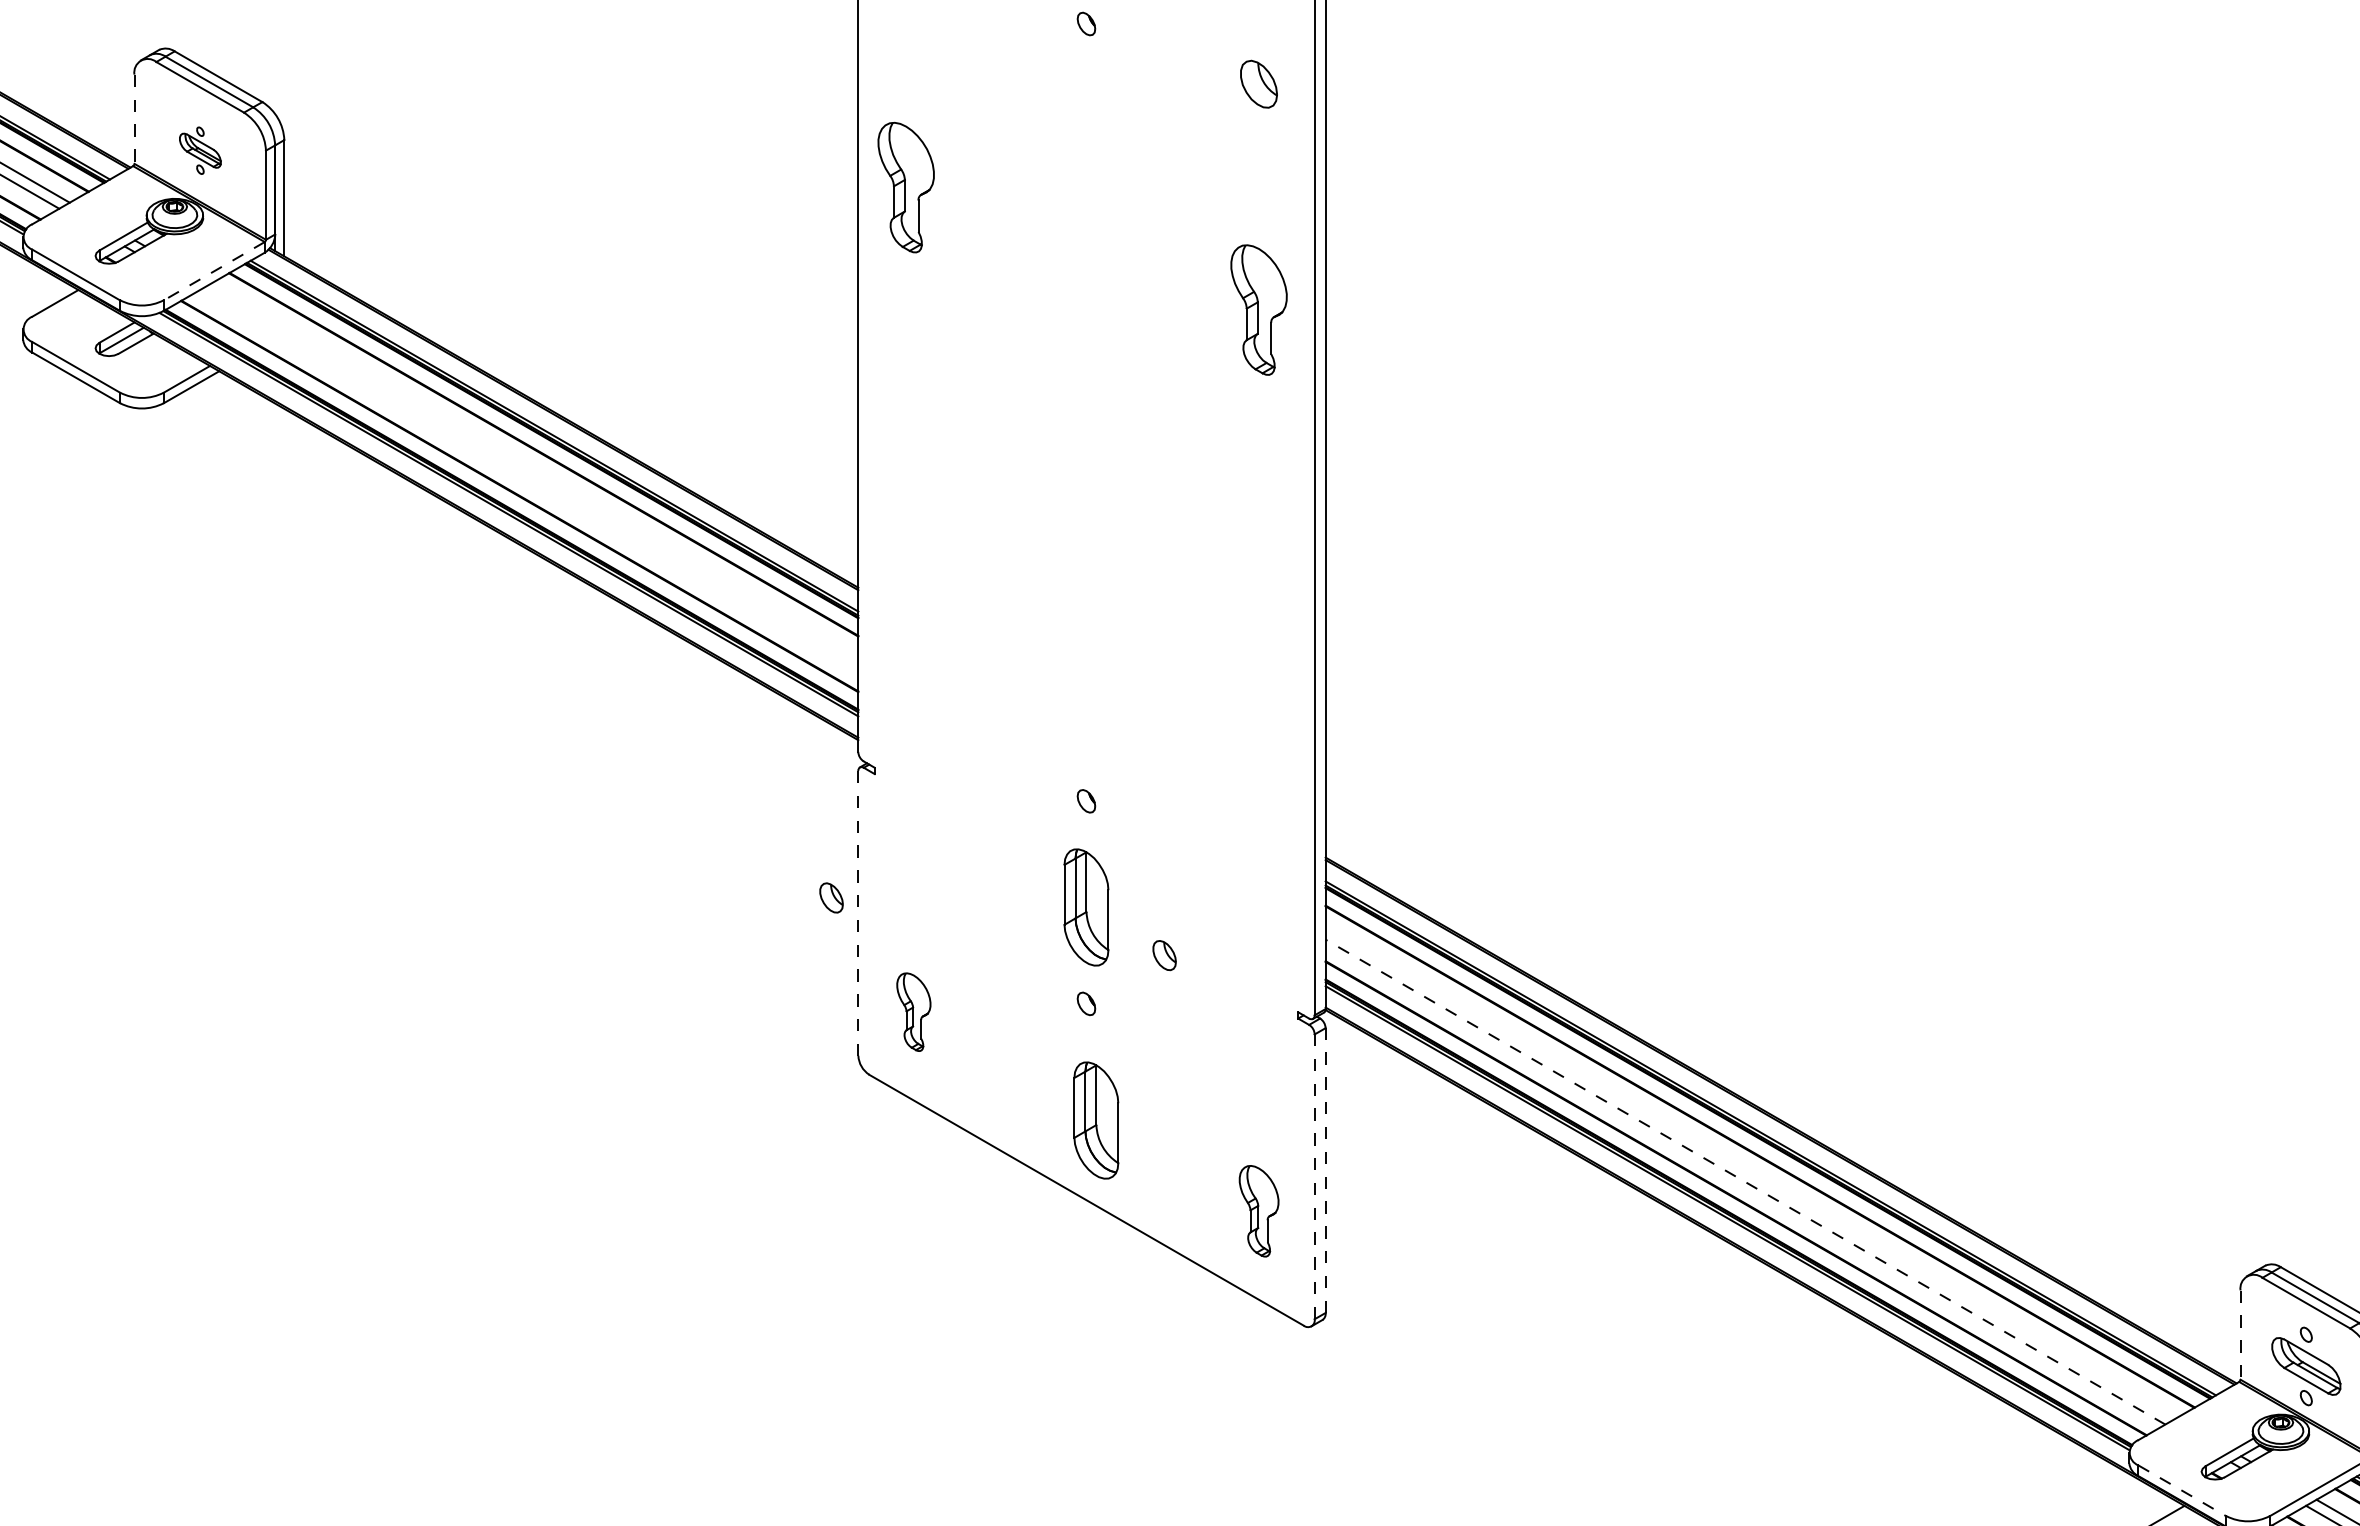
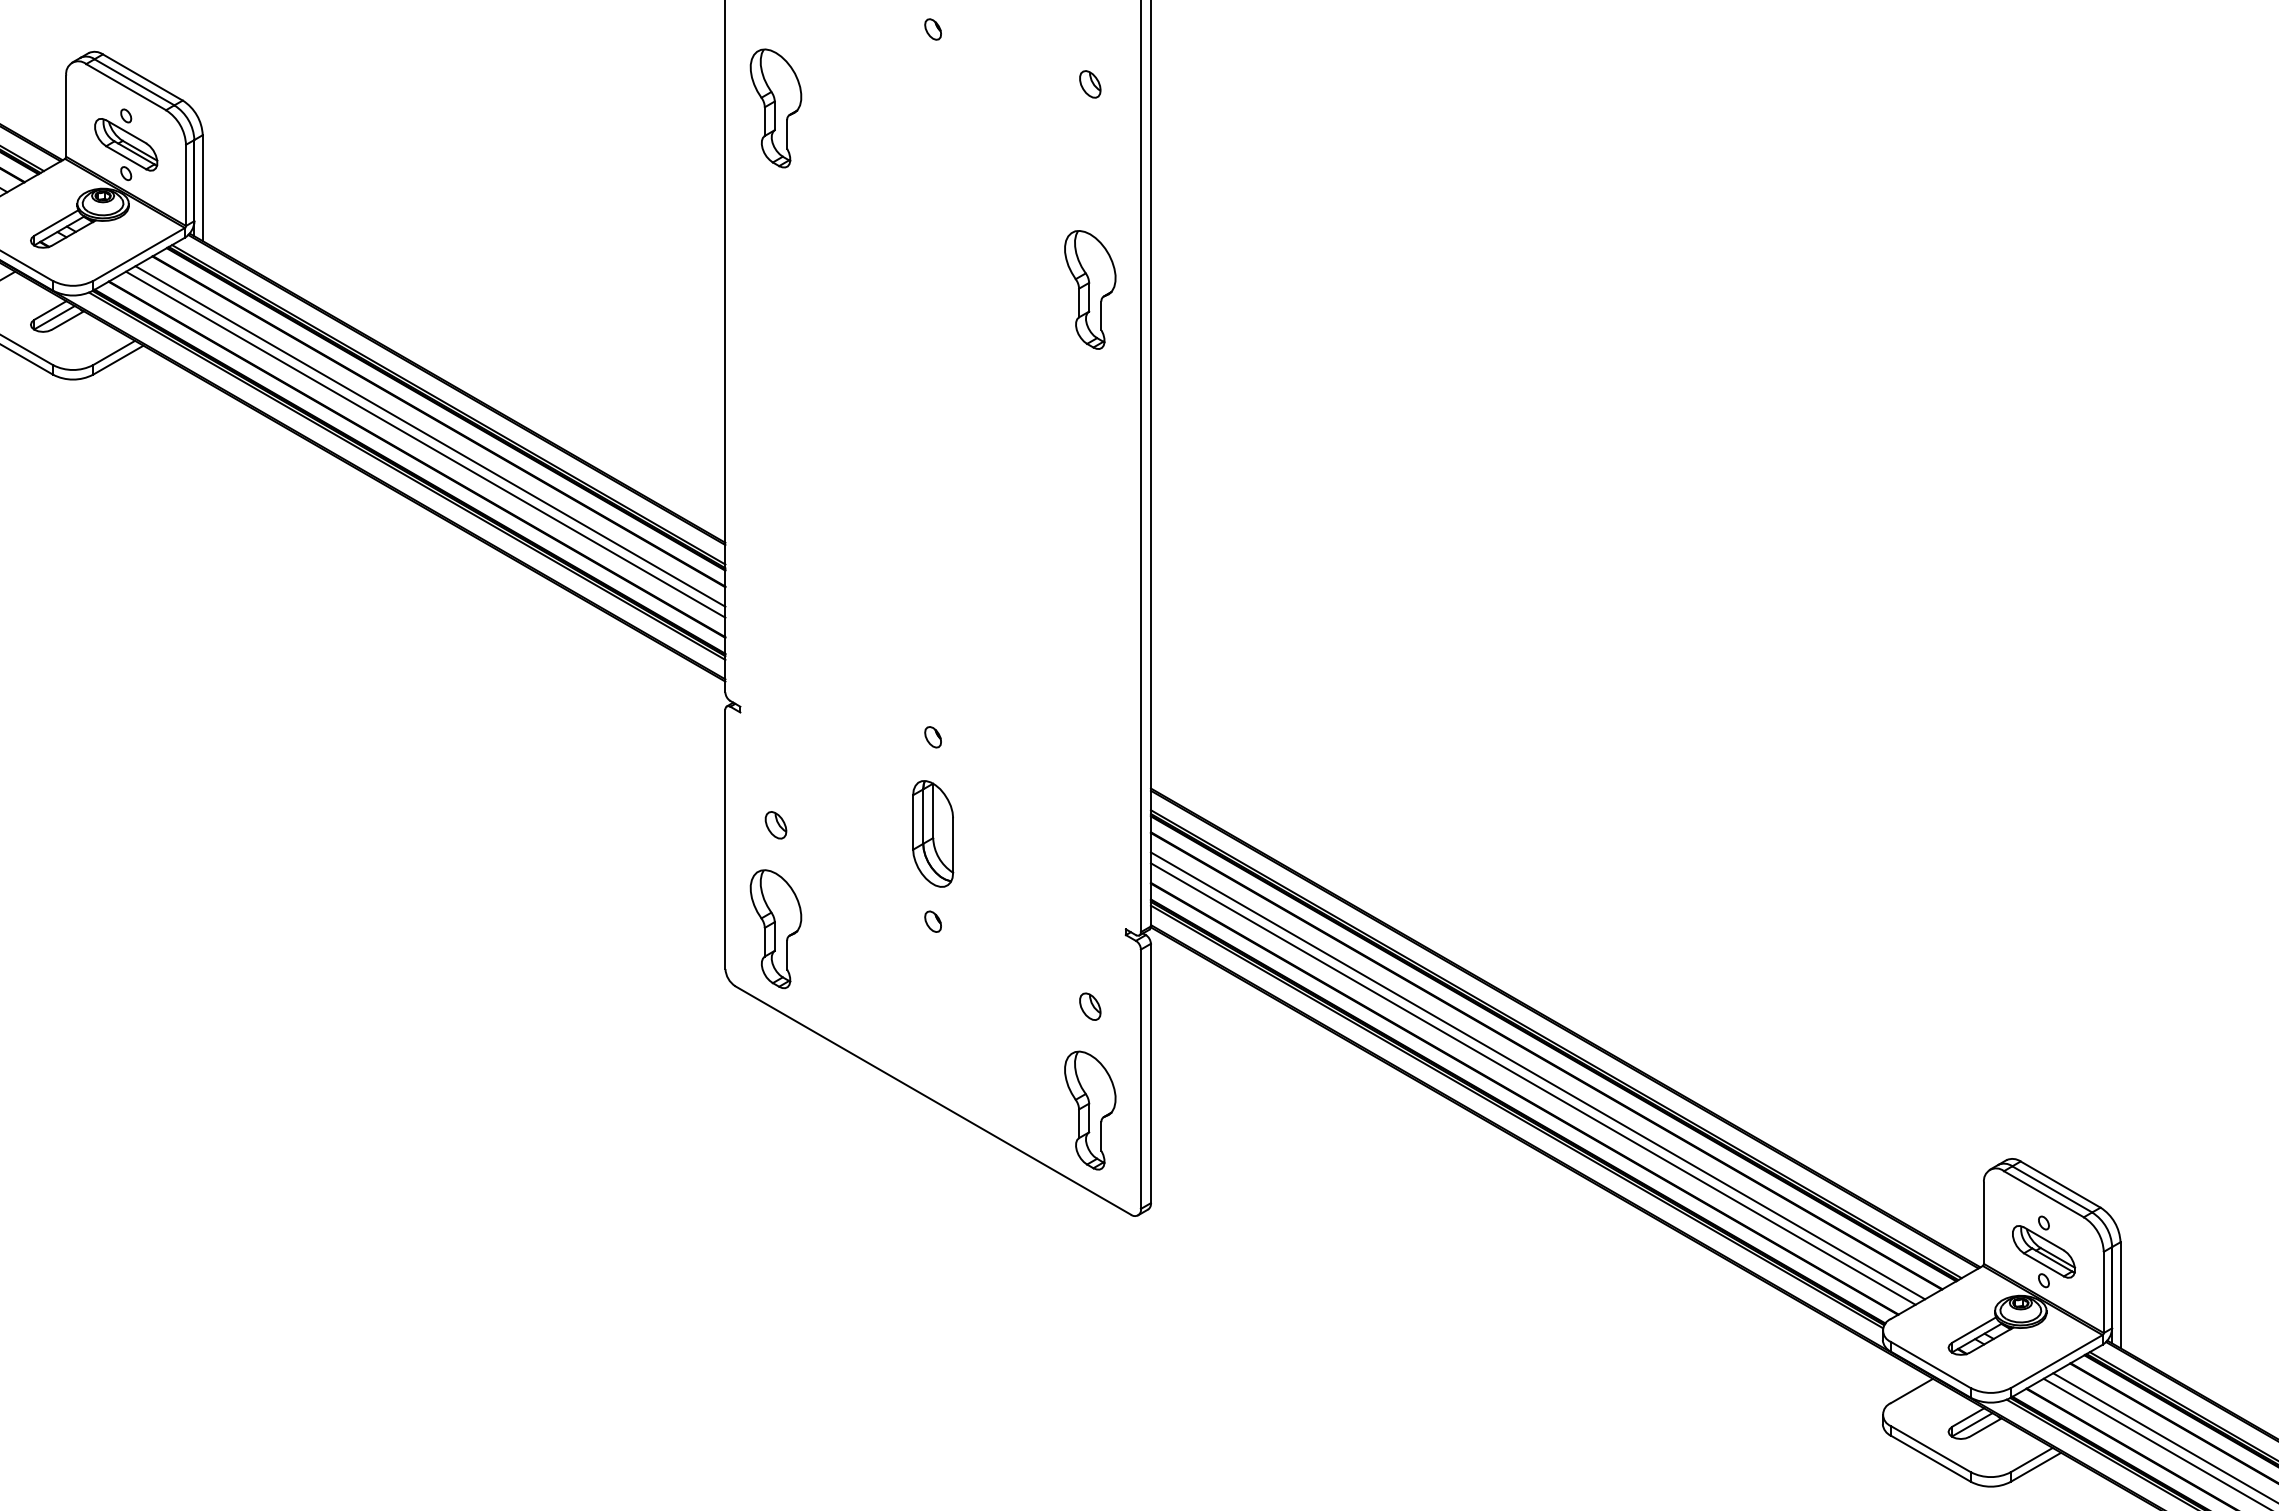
part: (1259, 84) -> (1090, 84), size x0.62
line: (134, 119) -> (66, 116), dashed -> solid
part: (200, 150) -> (126, 144), size x1.67
part: (905, 187) -> (775, 108), moved
line: (213, 271) -> (138, 254), dashed -> solid
line: (534, 470) -> (430, 436), added
line: (528, 479) -> (425, 444), added
part: (830, 898) -> (775, 825), moved
line: (858, 913) -> (725, 839), dashed -> solid
part: (1164, 955) -> (1090, 1006), moved
part: (913, 1012) -> (775, 929), size x1.67
part: (1096, 1120) -> (942, 1027), removed
line: (1325, 1170) -> (1150, 1073), dashed -> solid
line: (1750, 1172) -> (1537, 1075), added
line: (1314, 1177) -> (1140, 1079), dashed -> solid
line: (1745, 1182) -> (1533, 1084), dashed -> solid
part: (1259, 1211) -> (1090, 1110), size x1.43
line: (2241, 1335) -> (1984, 1223), dashed -> solid
line: (2182, 1491) -> (1931, 1365), dashed -> solid

